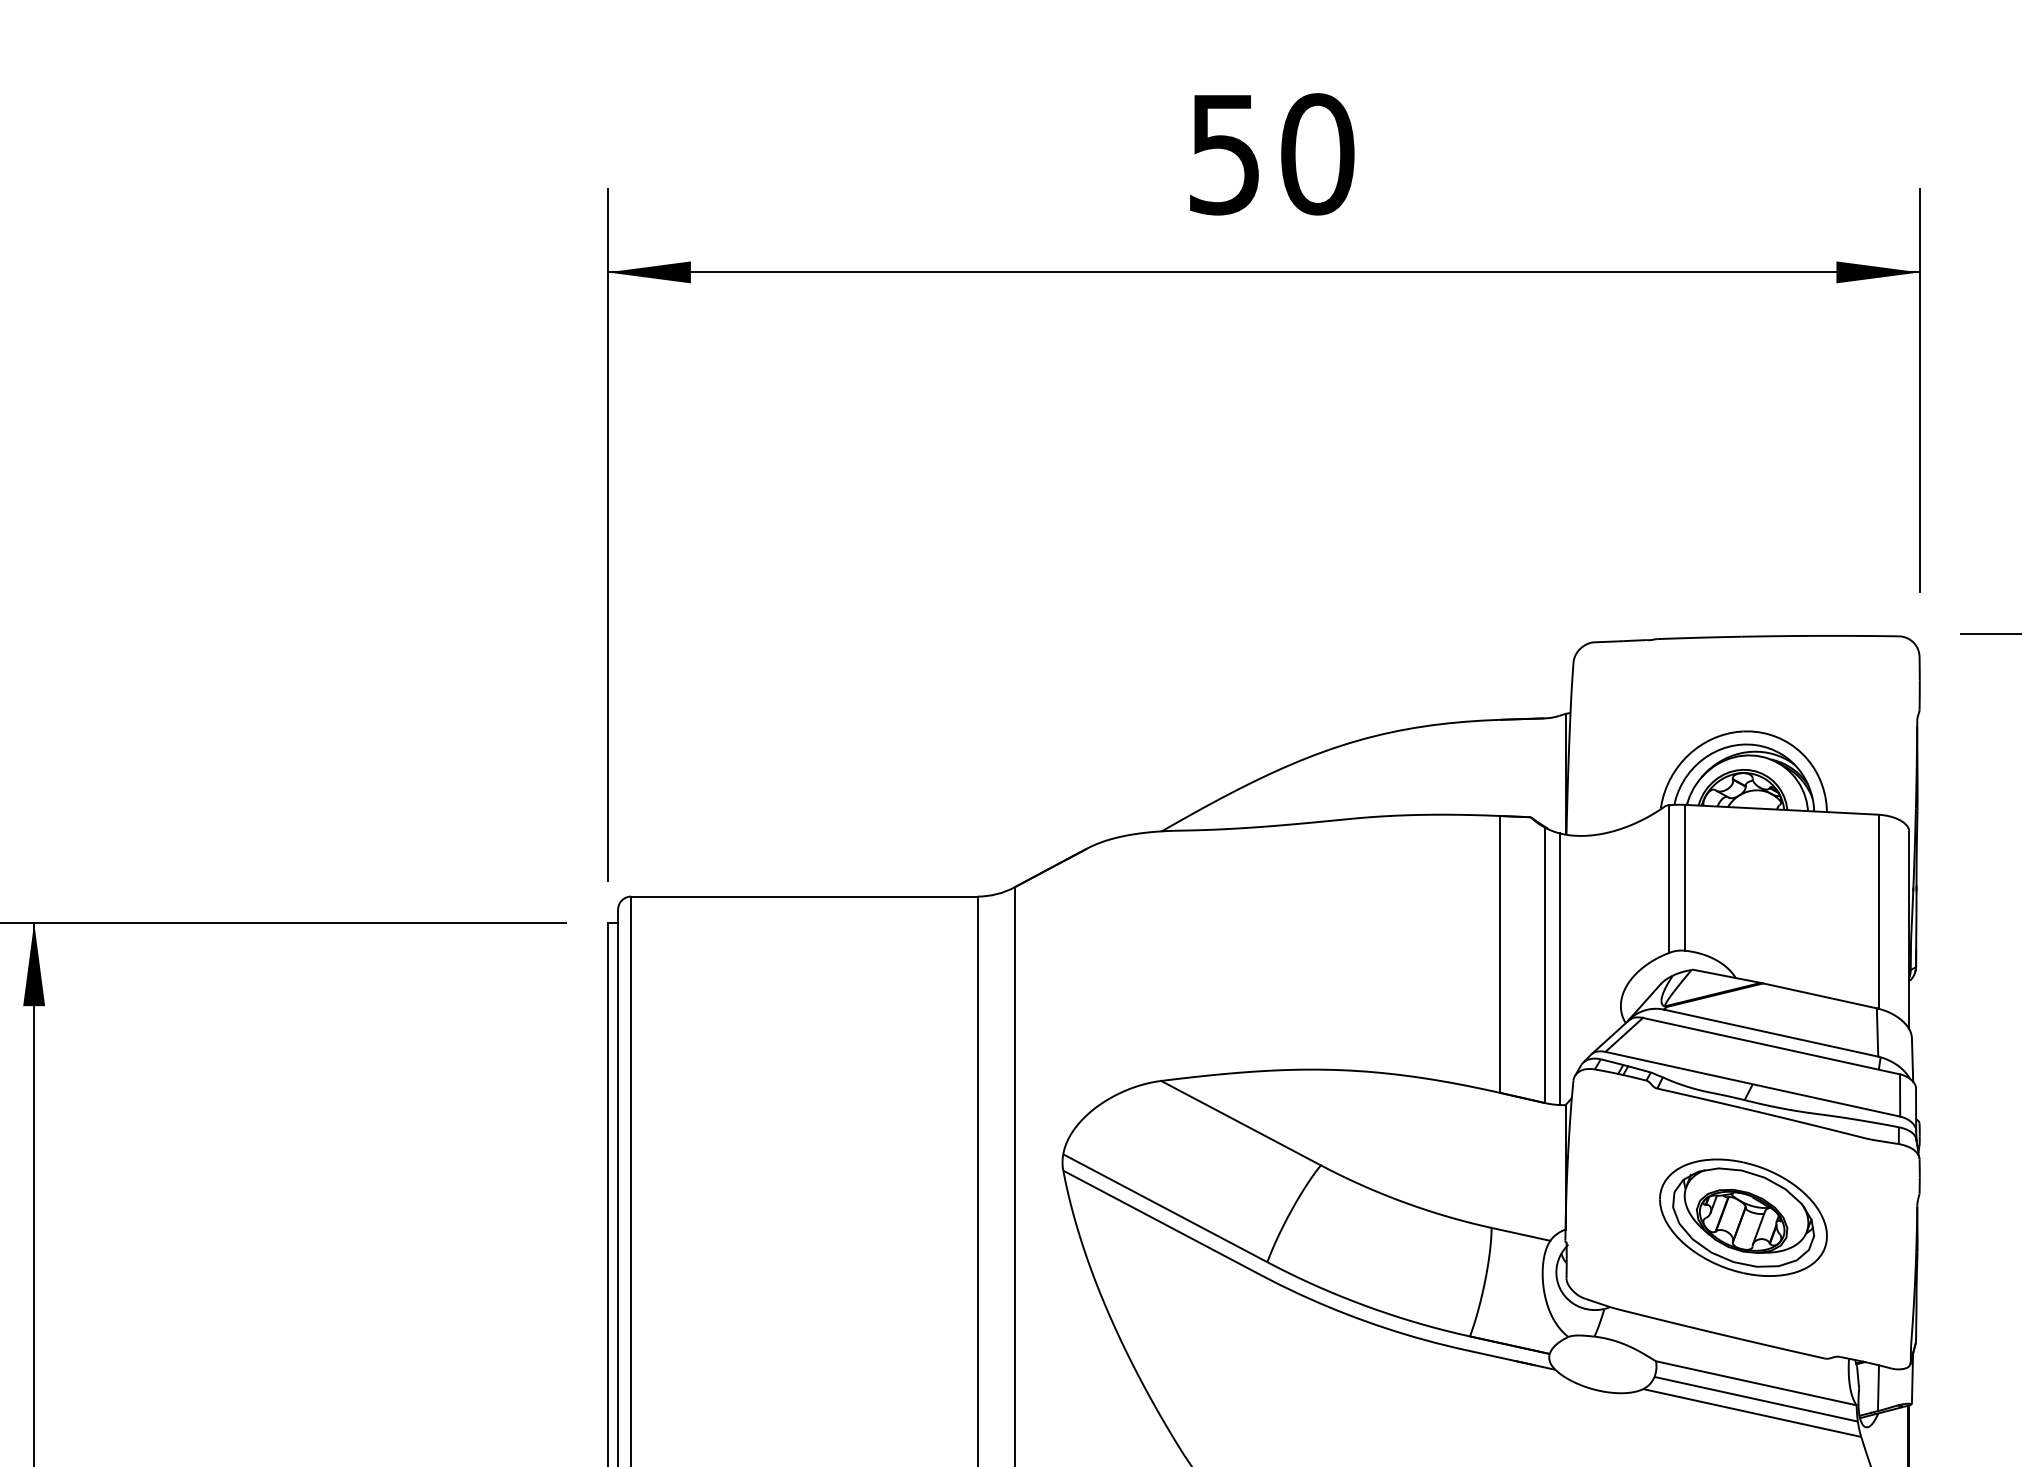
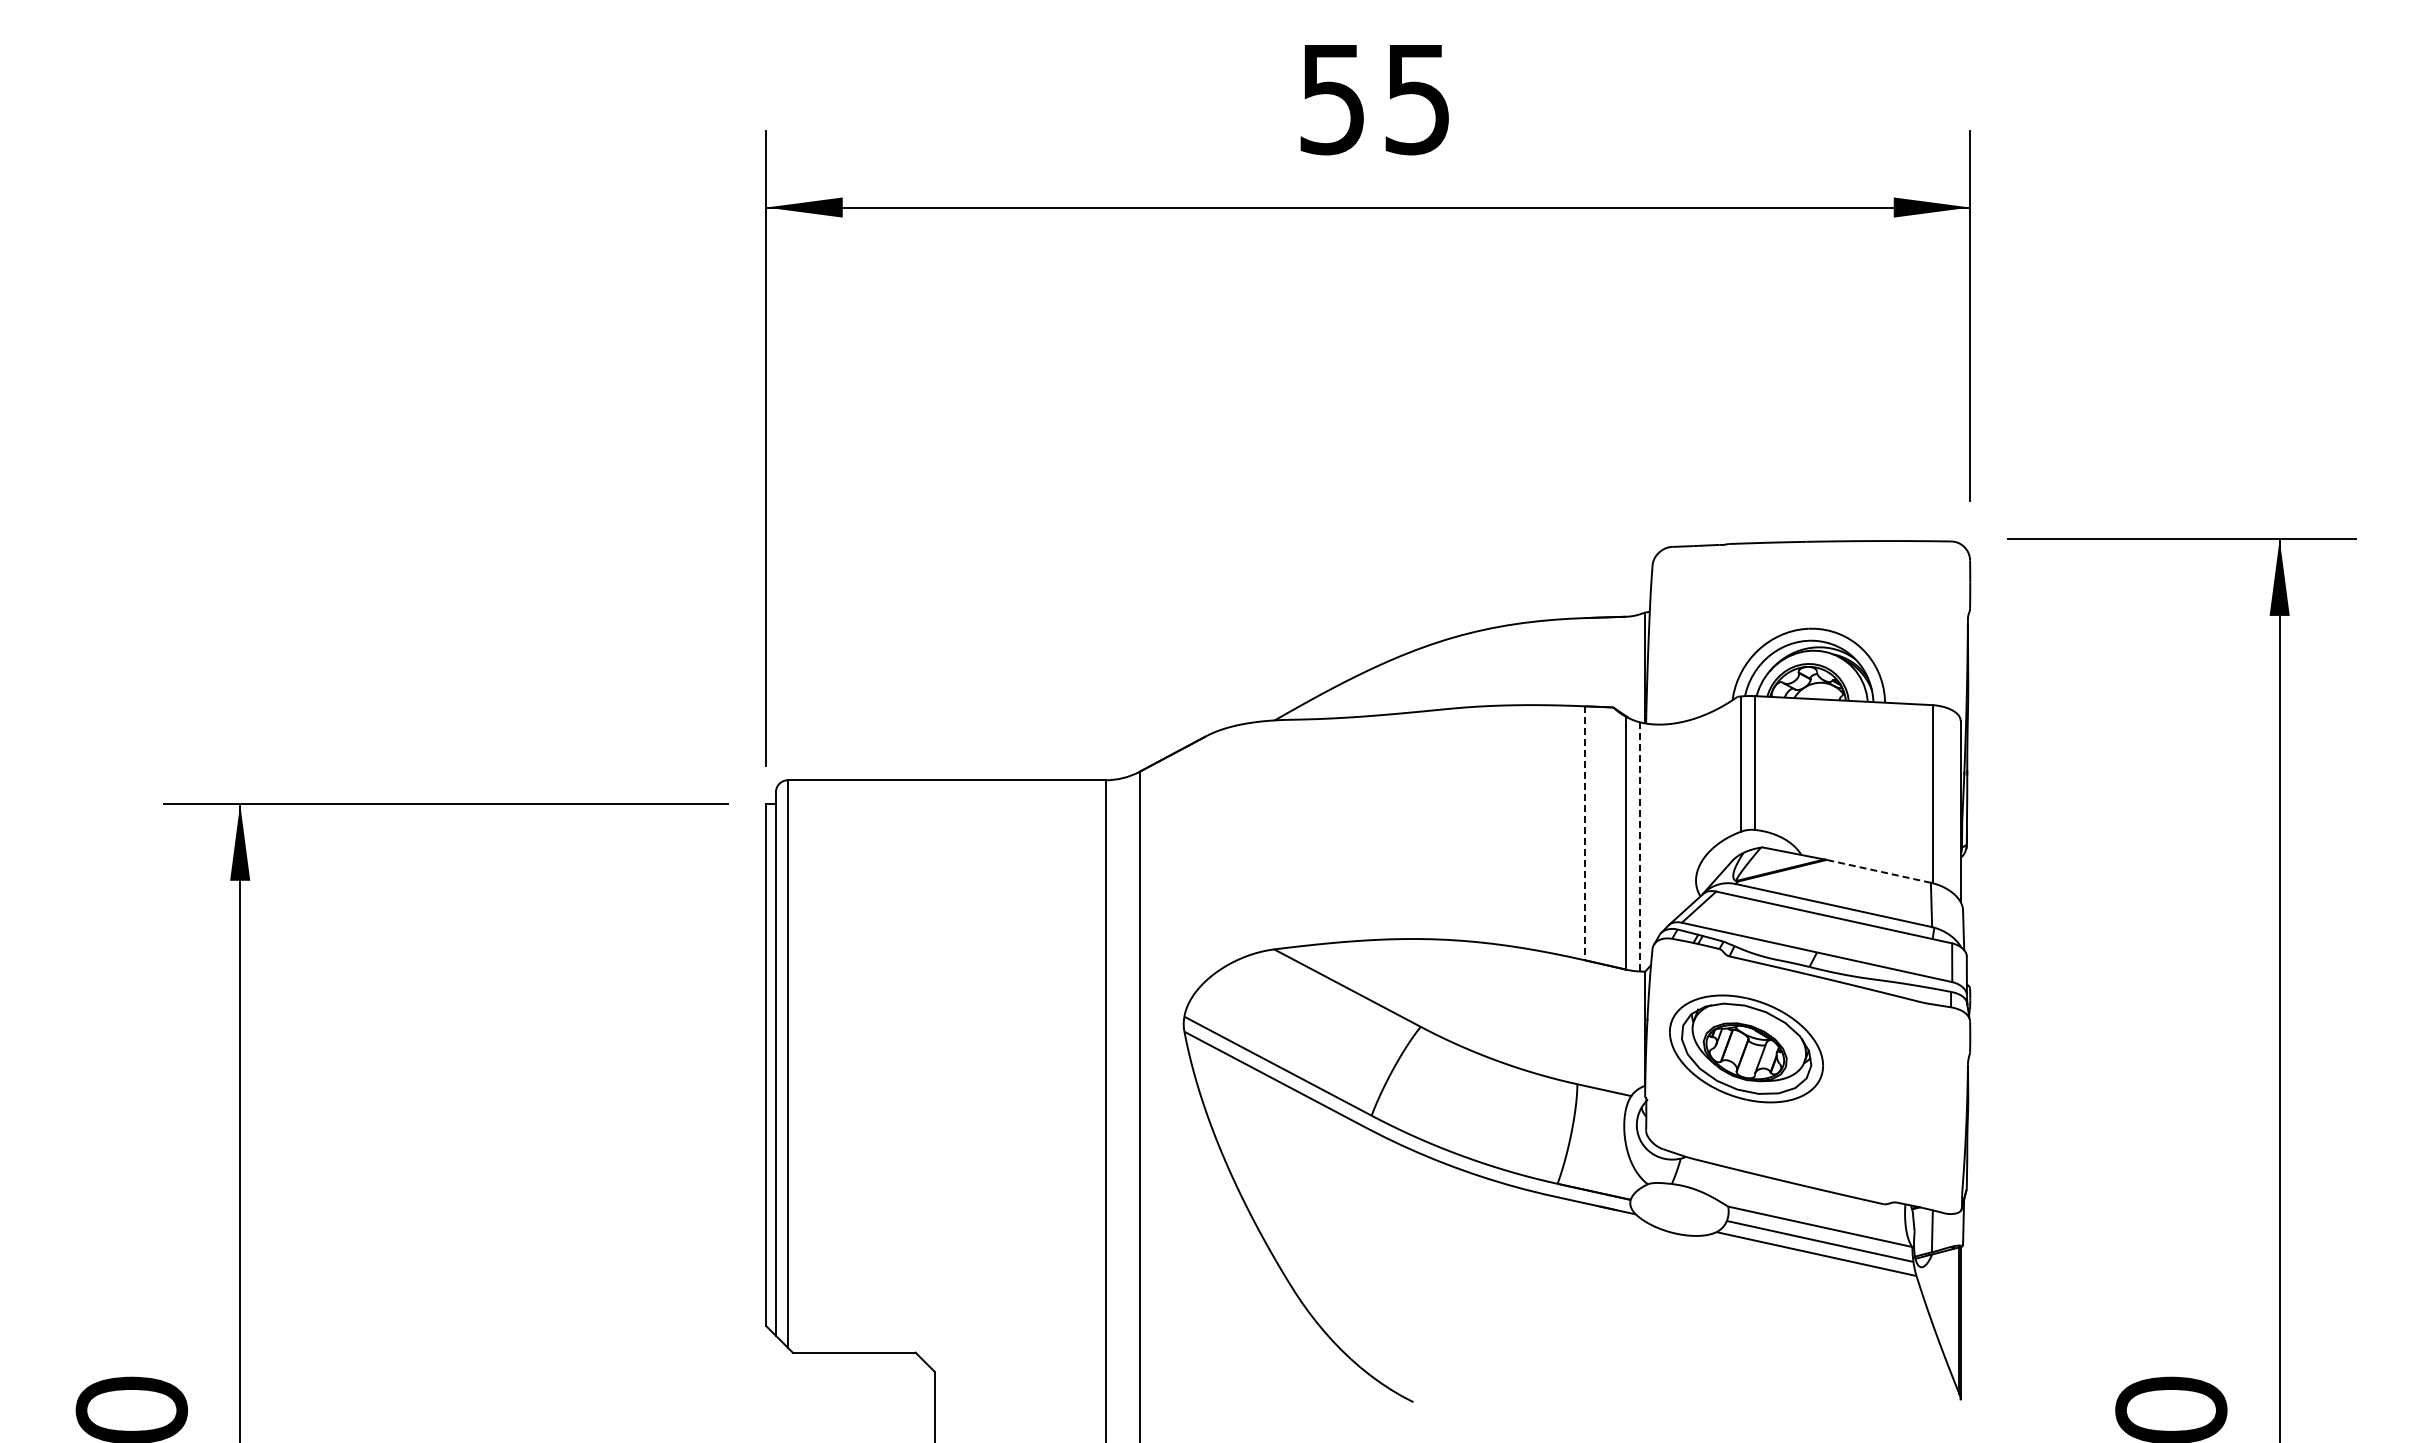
text: (1317, 154) -> (1417, 99), 50 -> 55
line: (1499, 954) -> (1584, 833), solid -> dashed
line: (1559, 968) -> (1639, 846), solid -> dashed
line: (1819, 996) -> (1878, 871), solid -> dashed
part: (1743, 1217) -> (1746, 1048), moved

